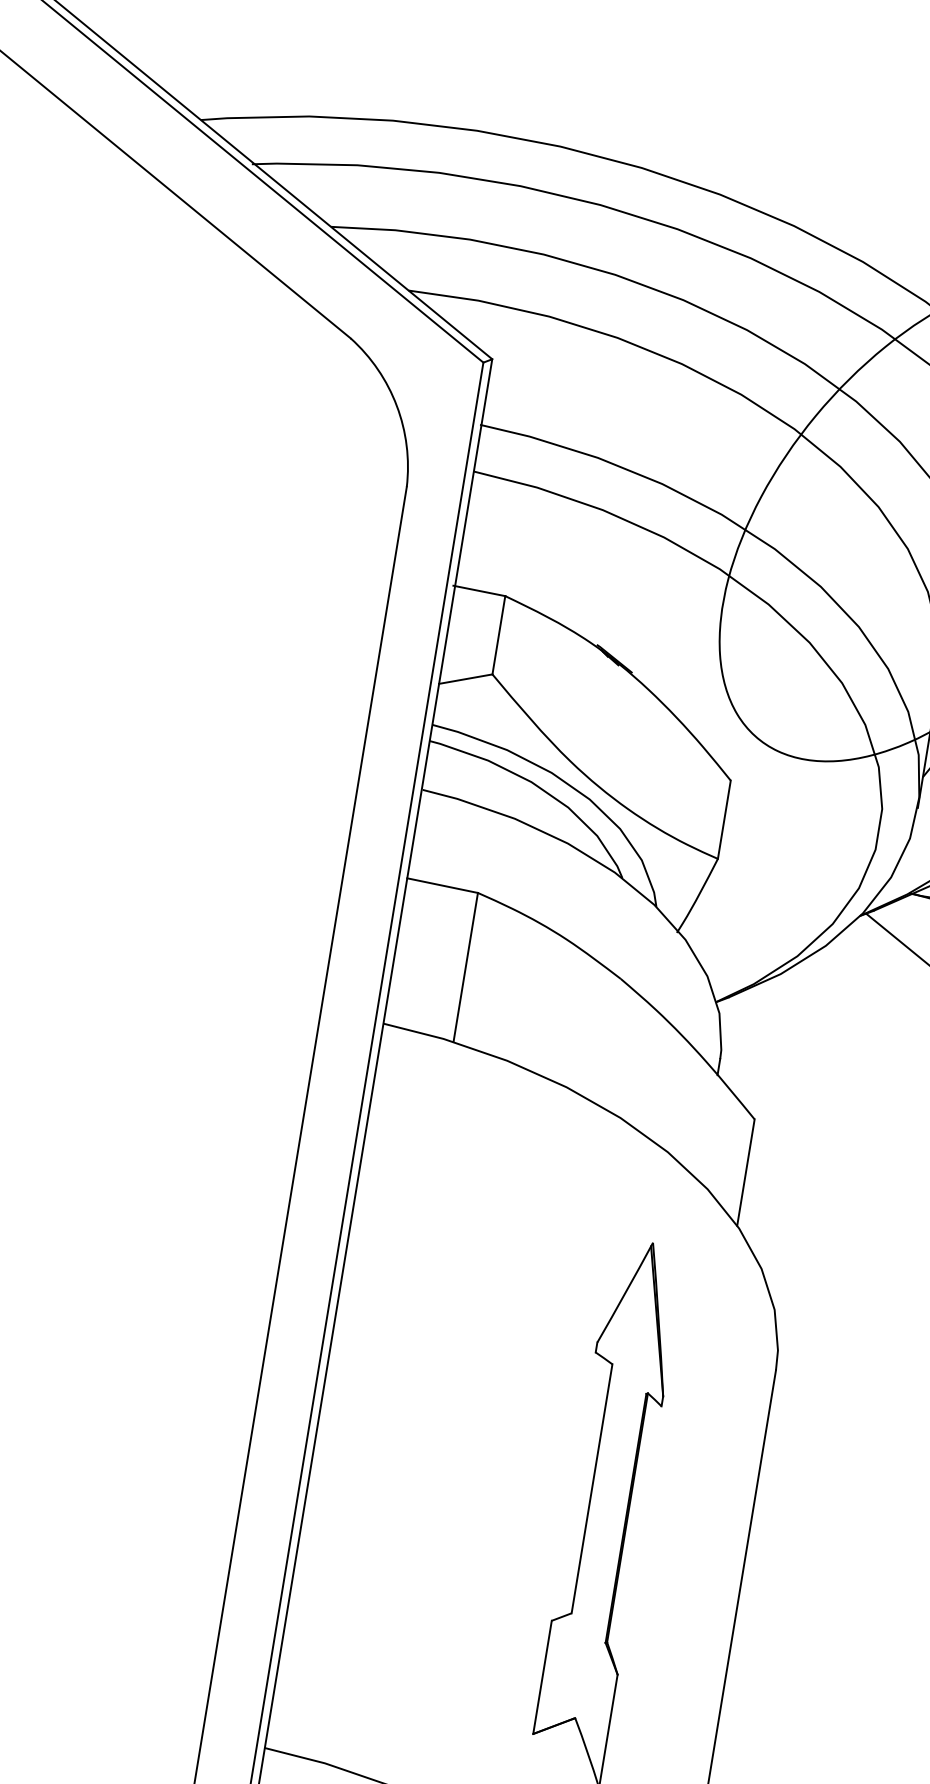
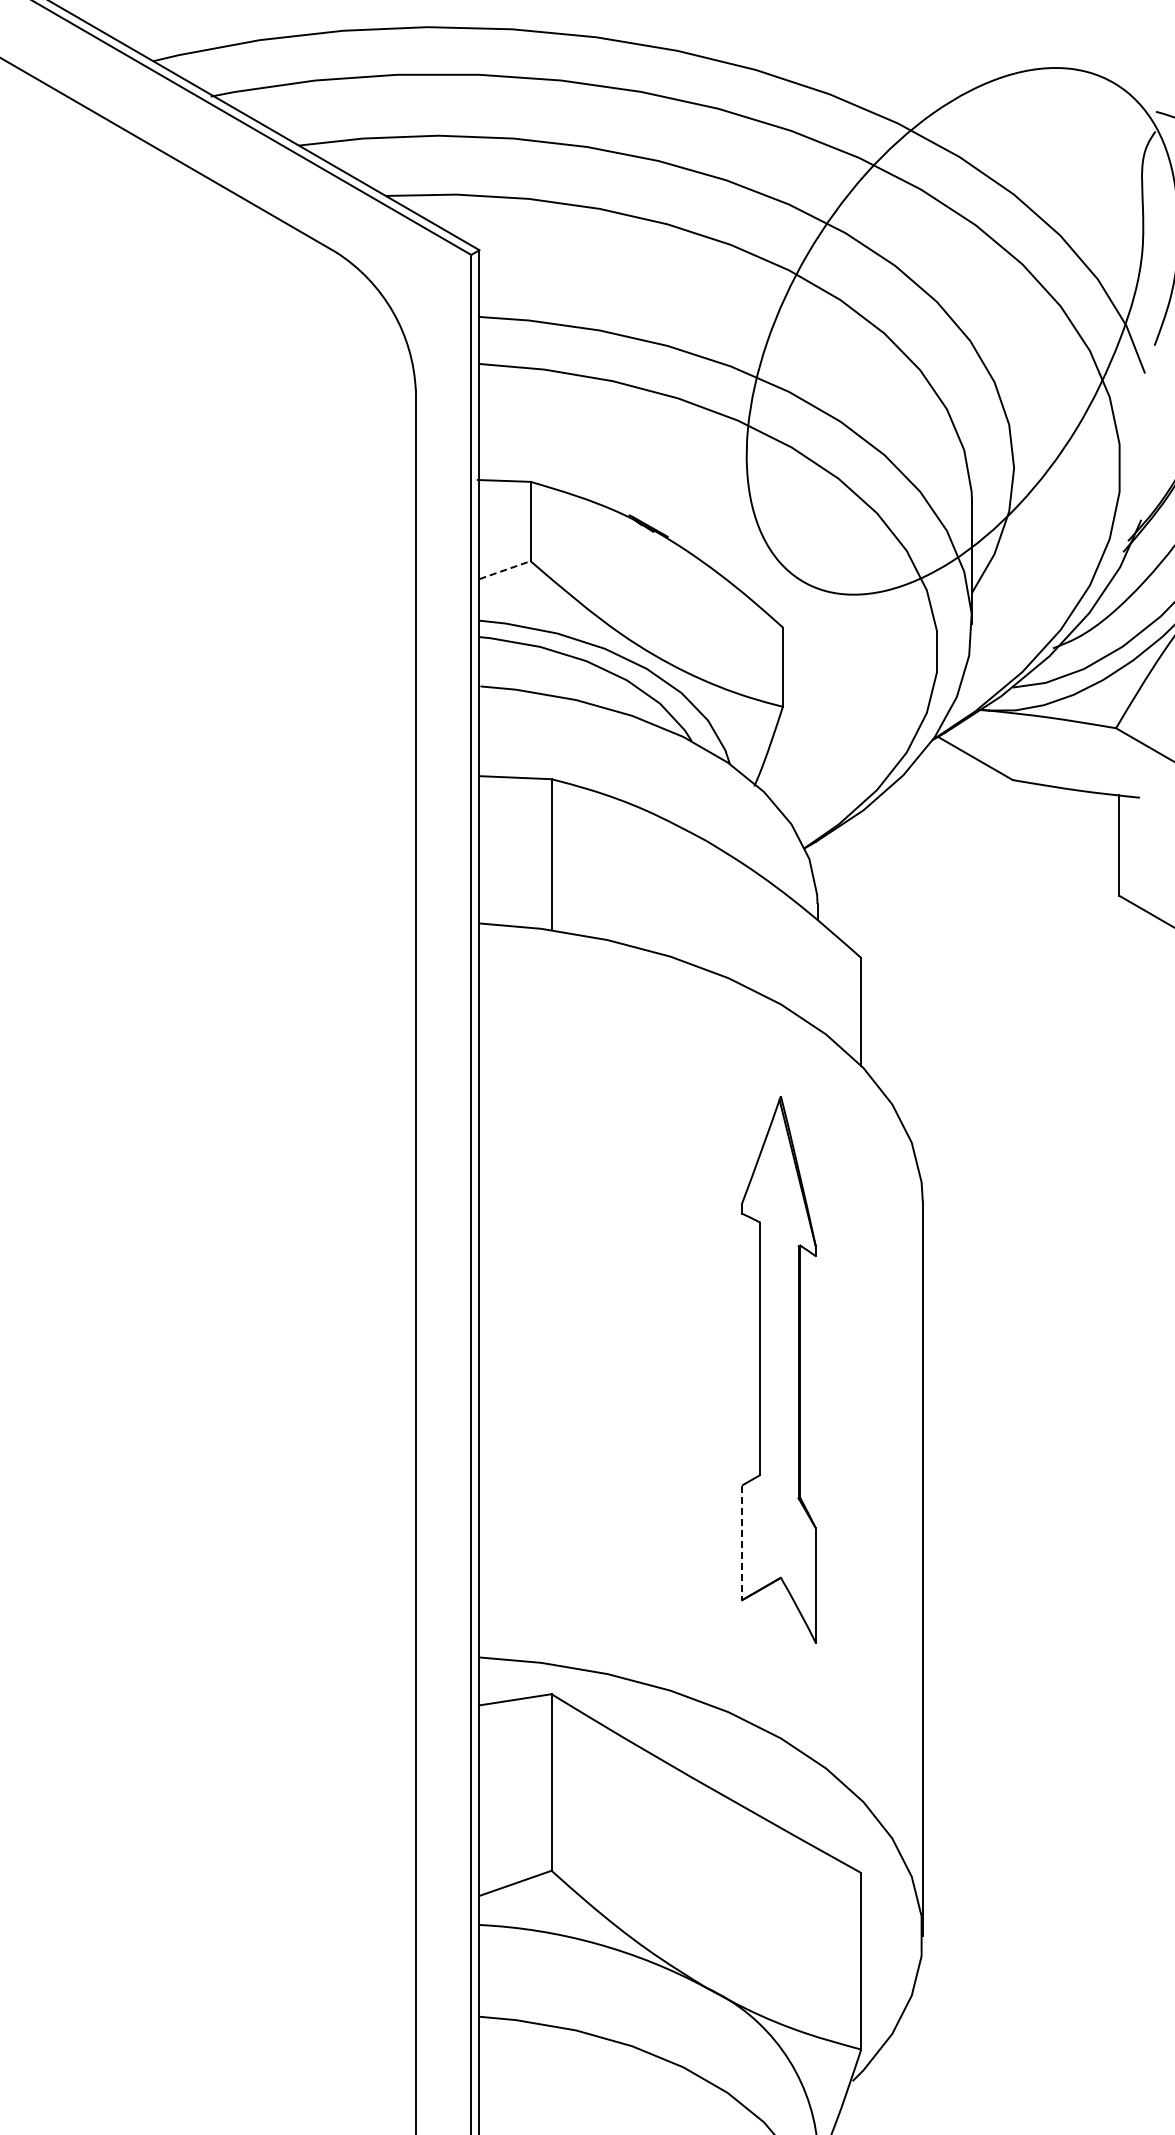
line: (466, 679) -> (505, 570), solid -> dashed
line: (542, 1678) -> (742, 1543), solid -> dashed

